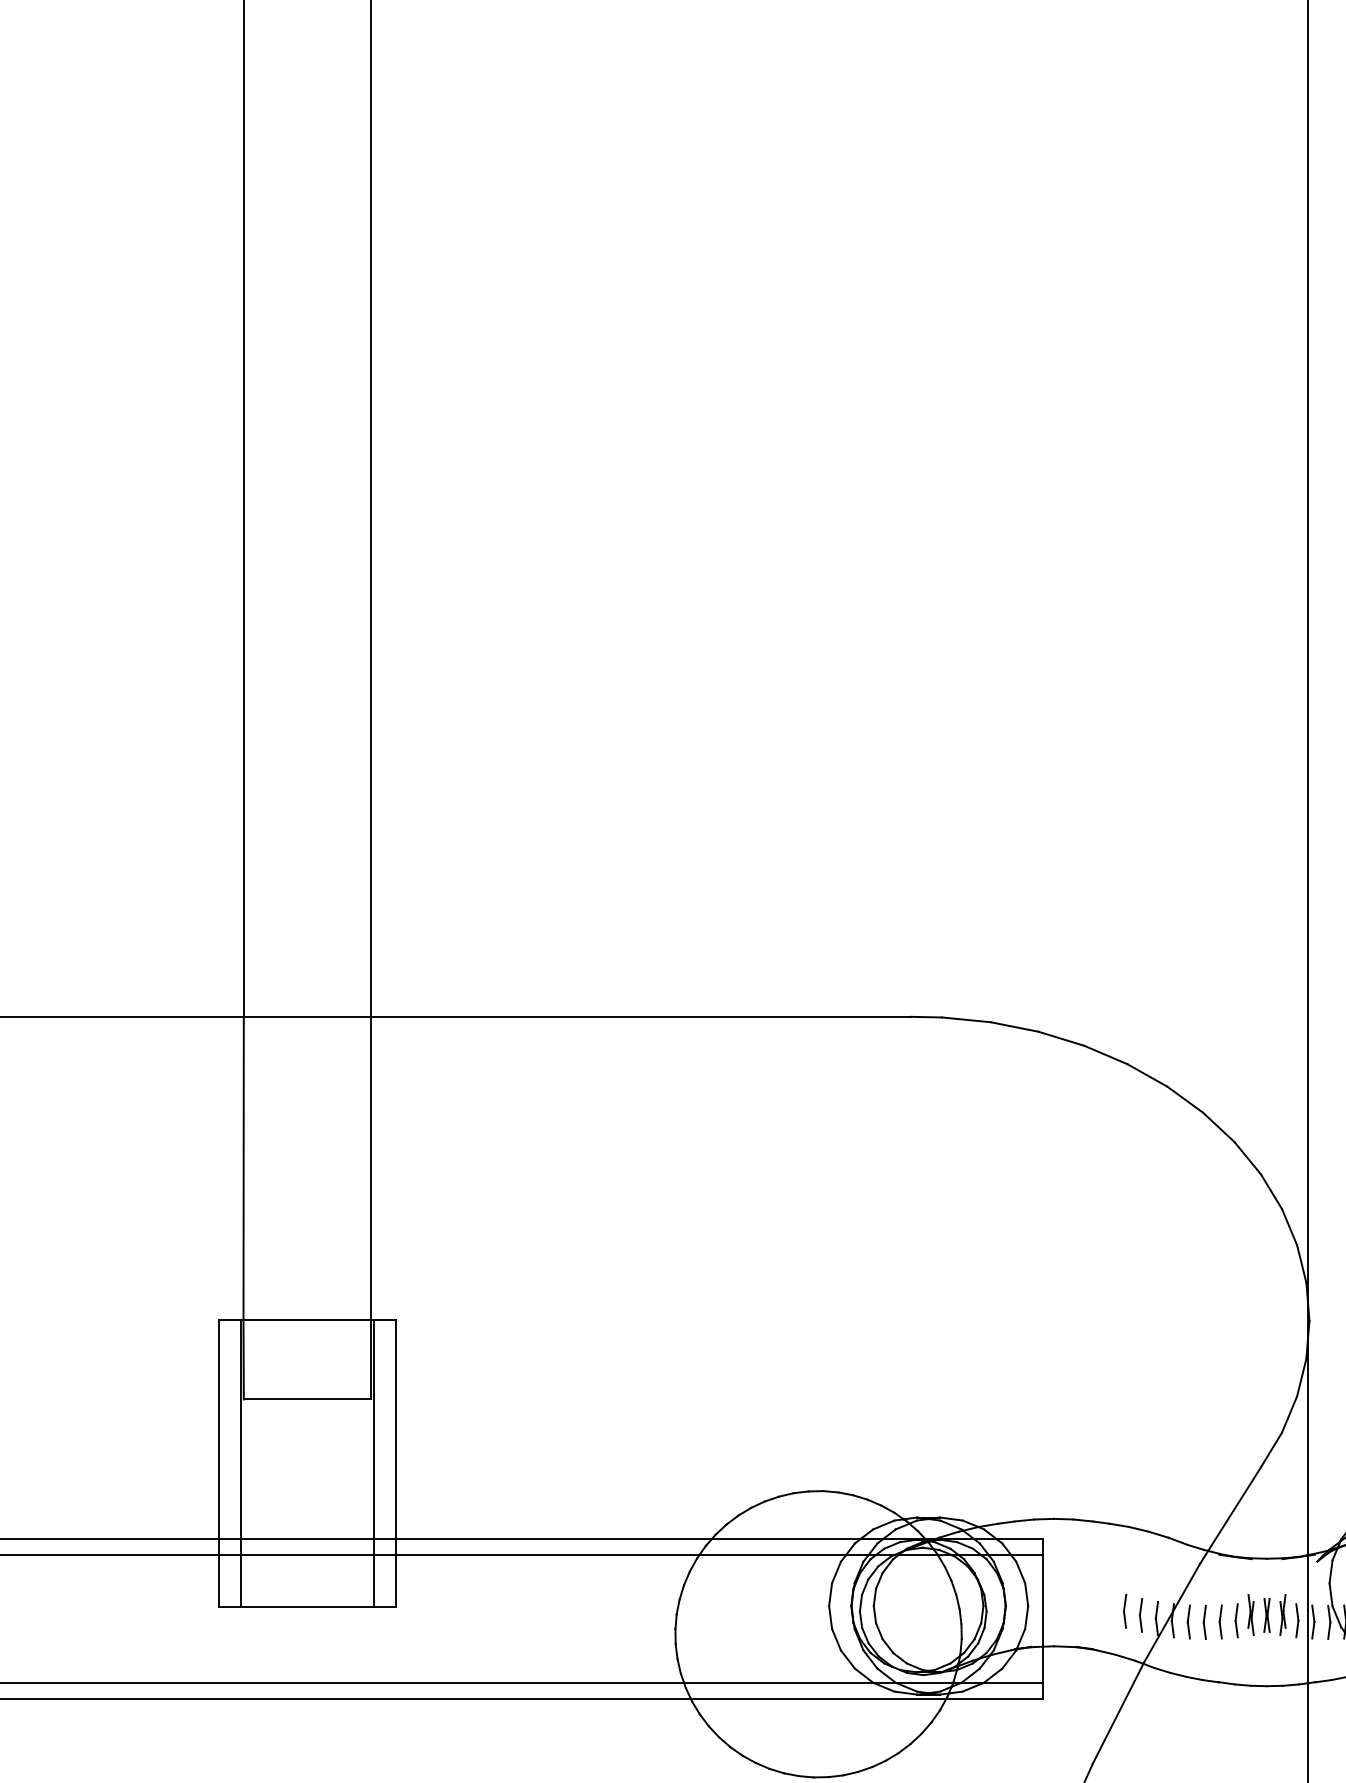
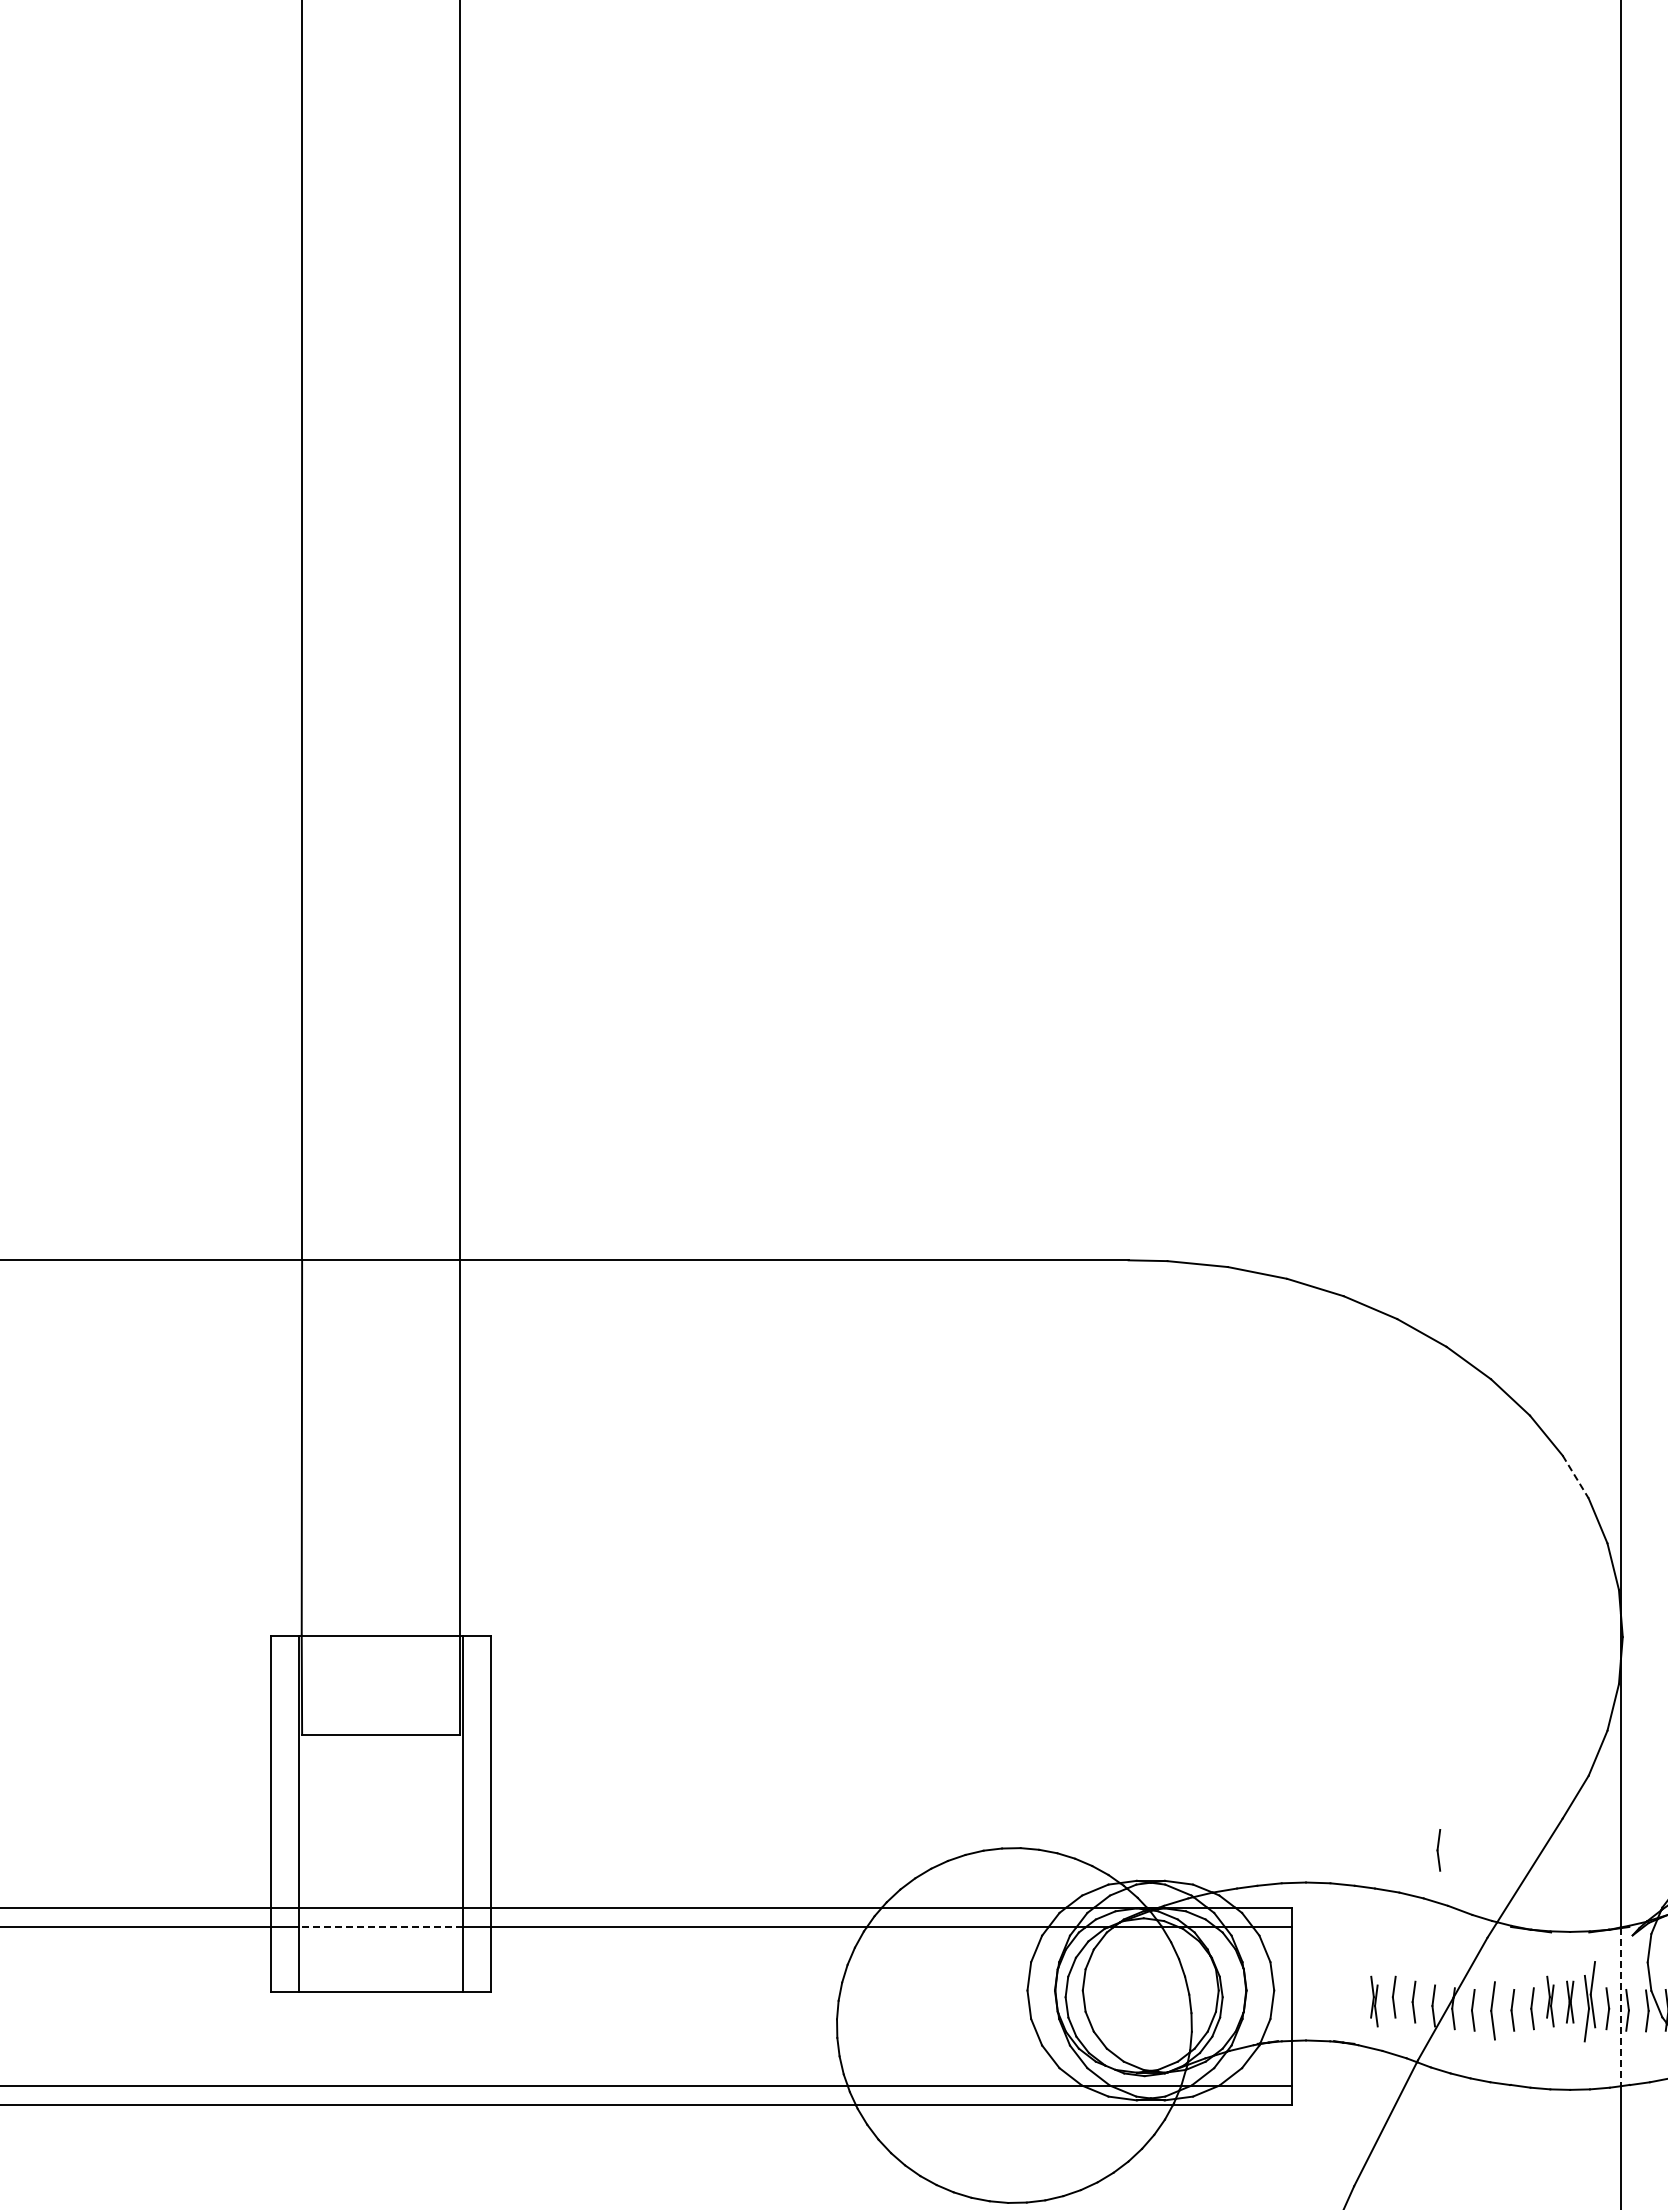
line: (1271, 1192) -> (1575, 1477), solid -> dashed
part: (1160, 1493) -> (1438, 1850), added
line: (307, 1555) -> (380, 1927), solid -> dashed
part: (1109, 1614) -> (1374, 2001), added
part: (1282, 1614) -> (1589, 2001), size x1.6
line: (1307, 1619) -> (1620, 2007), solid -> dashed
part: (1204, 1622) -> (1492, 2010), size x1.4

